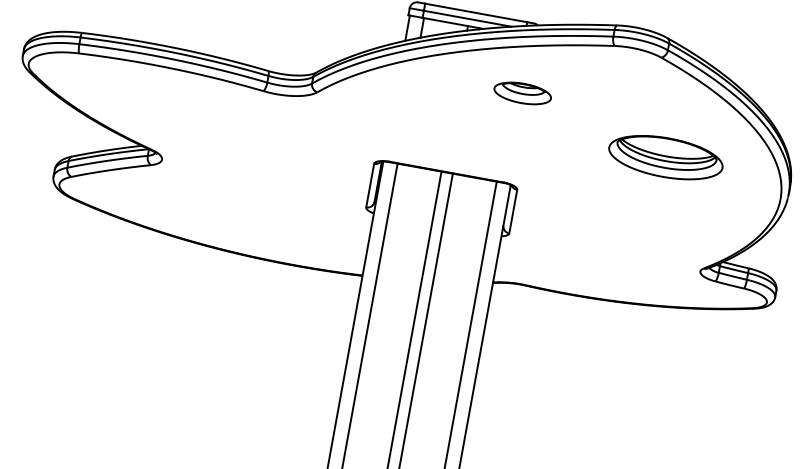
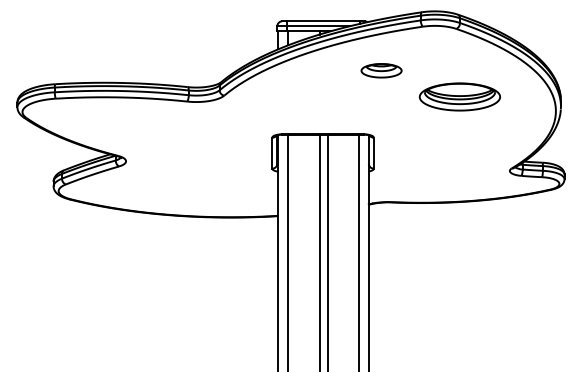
part: (522, 93) -> (381, 70), moved
part: (665, 156) -> (459, 96), moved

